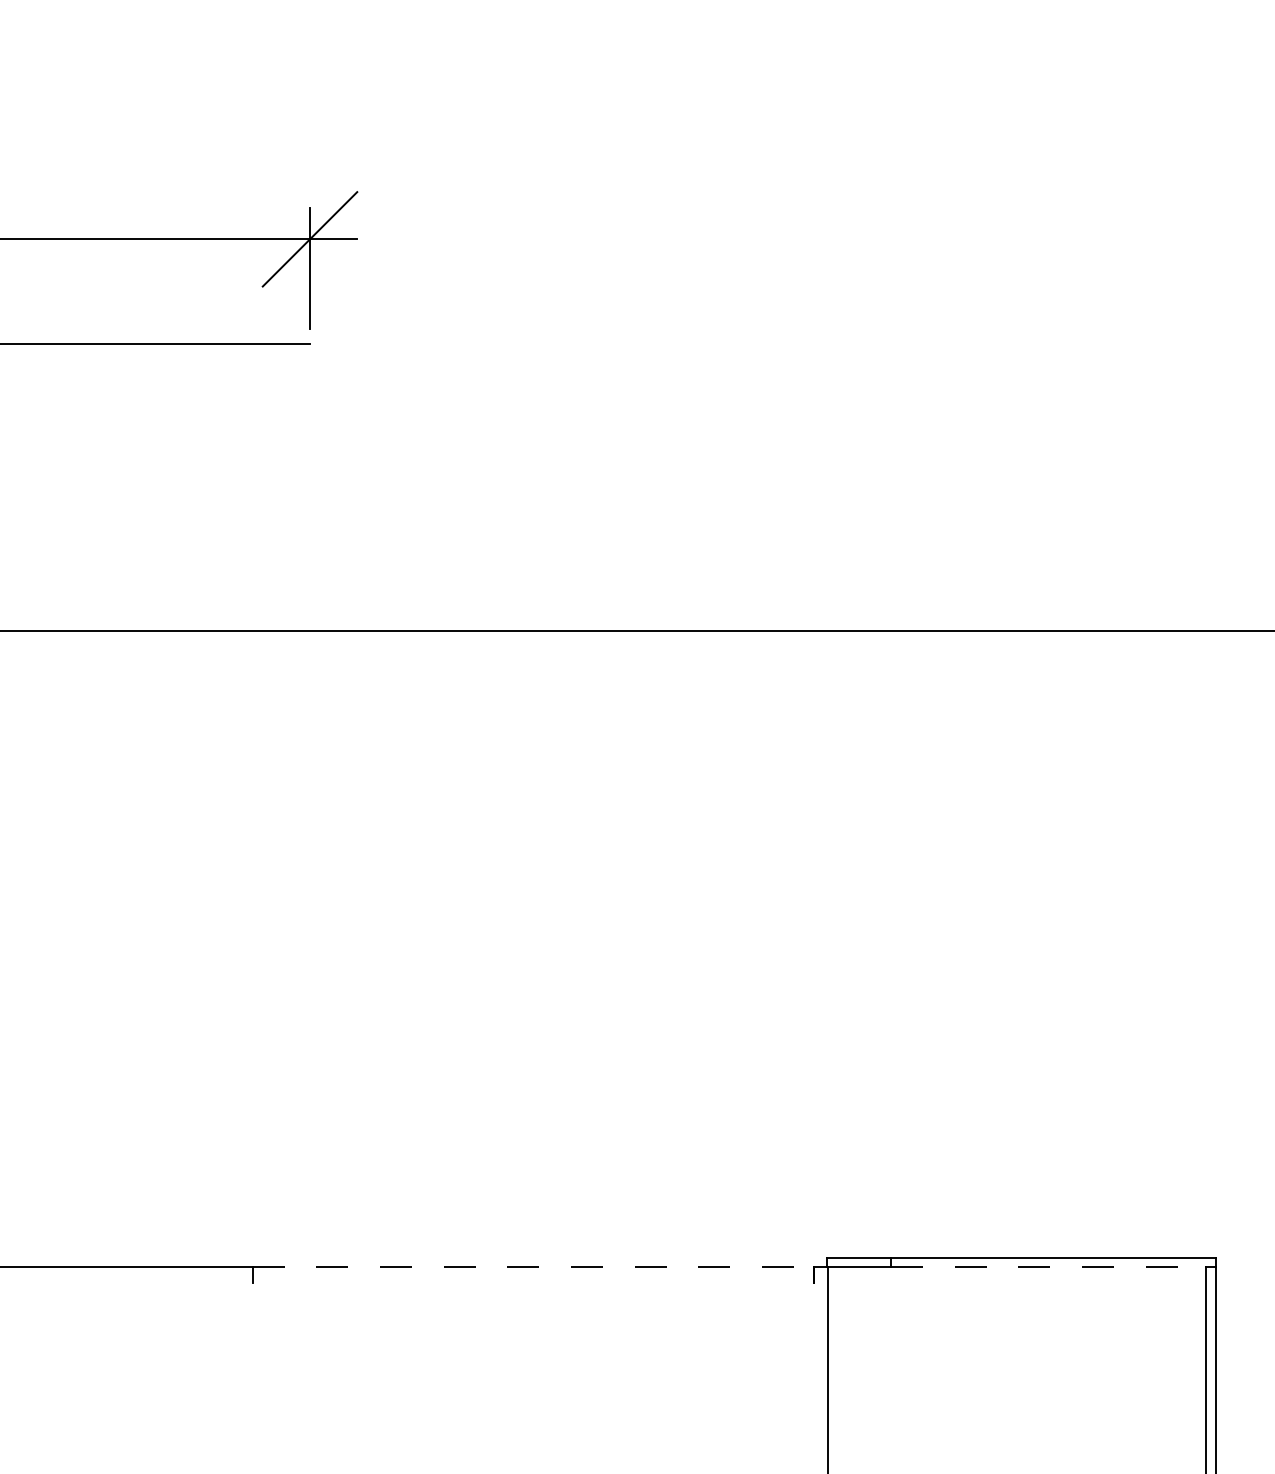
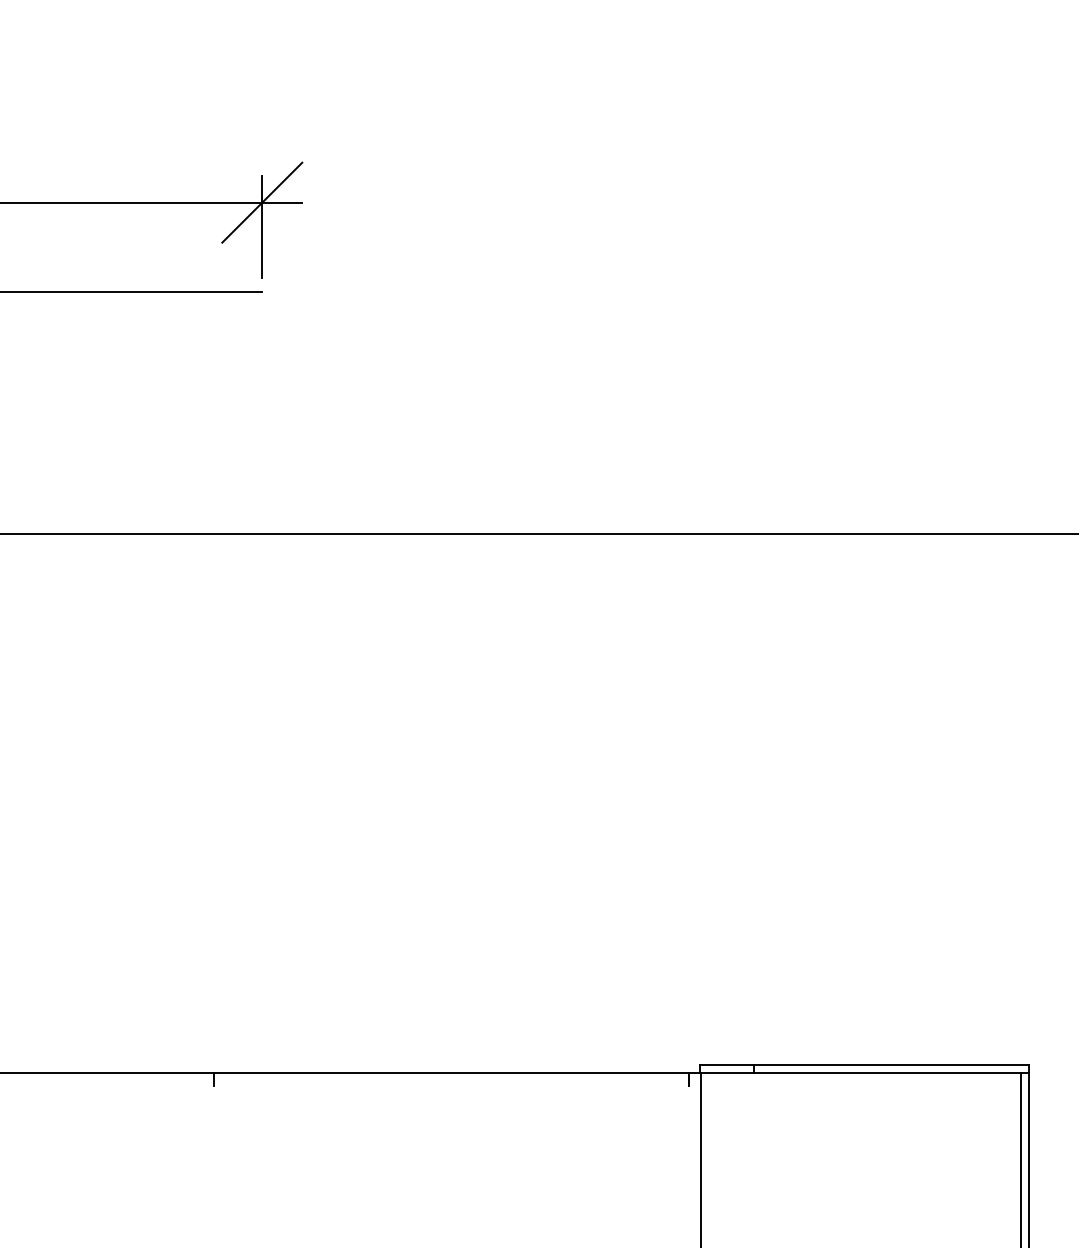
line: (533, 1266) -> (451, 1072), dashed -> solid
line: (1048, 1266) -> (887, 1072), dashed -> solid

